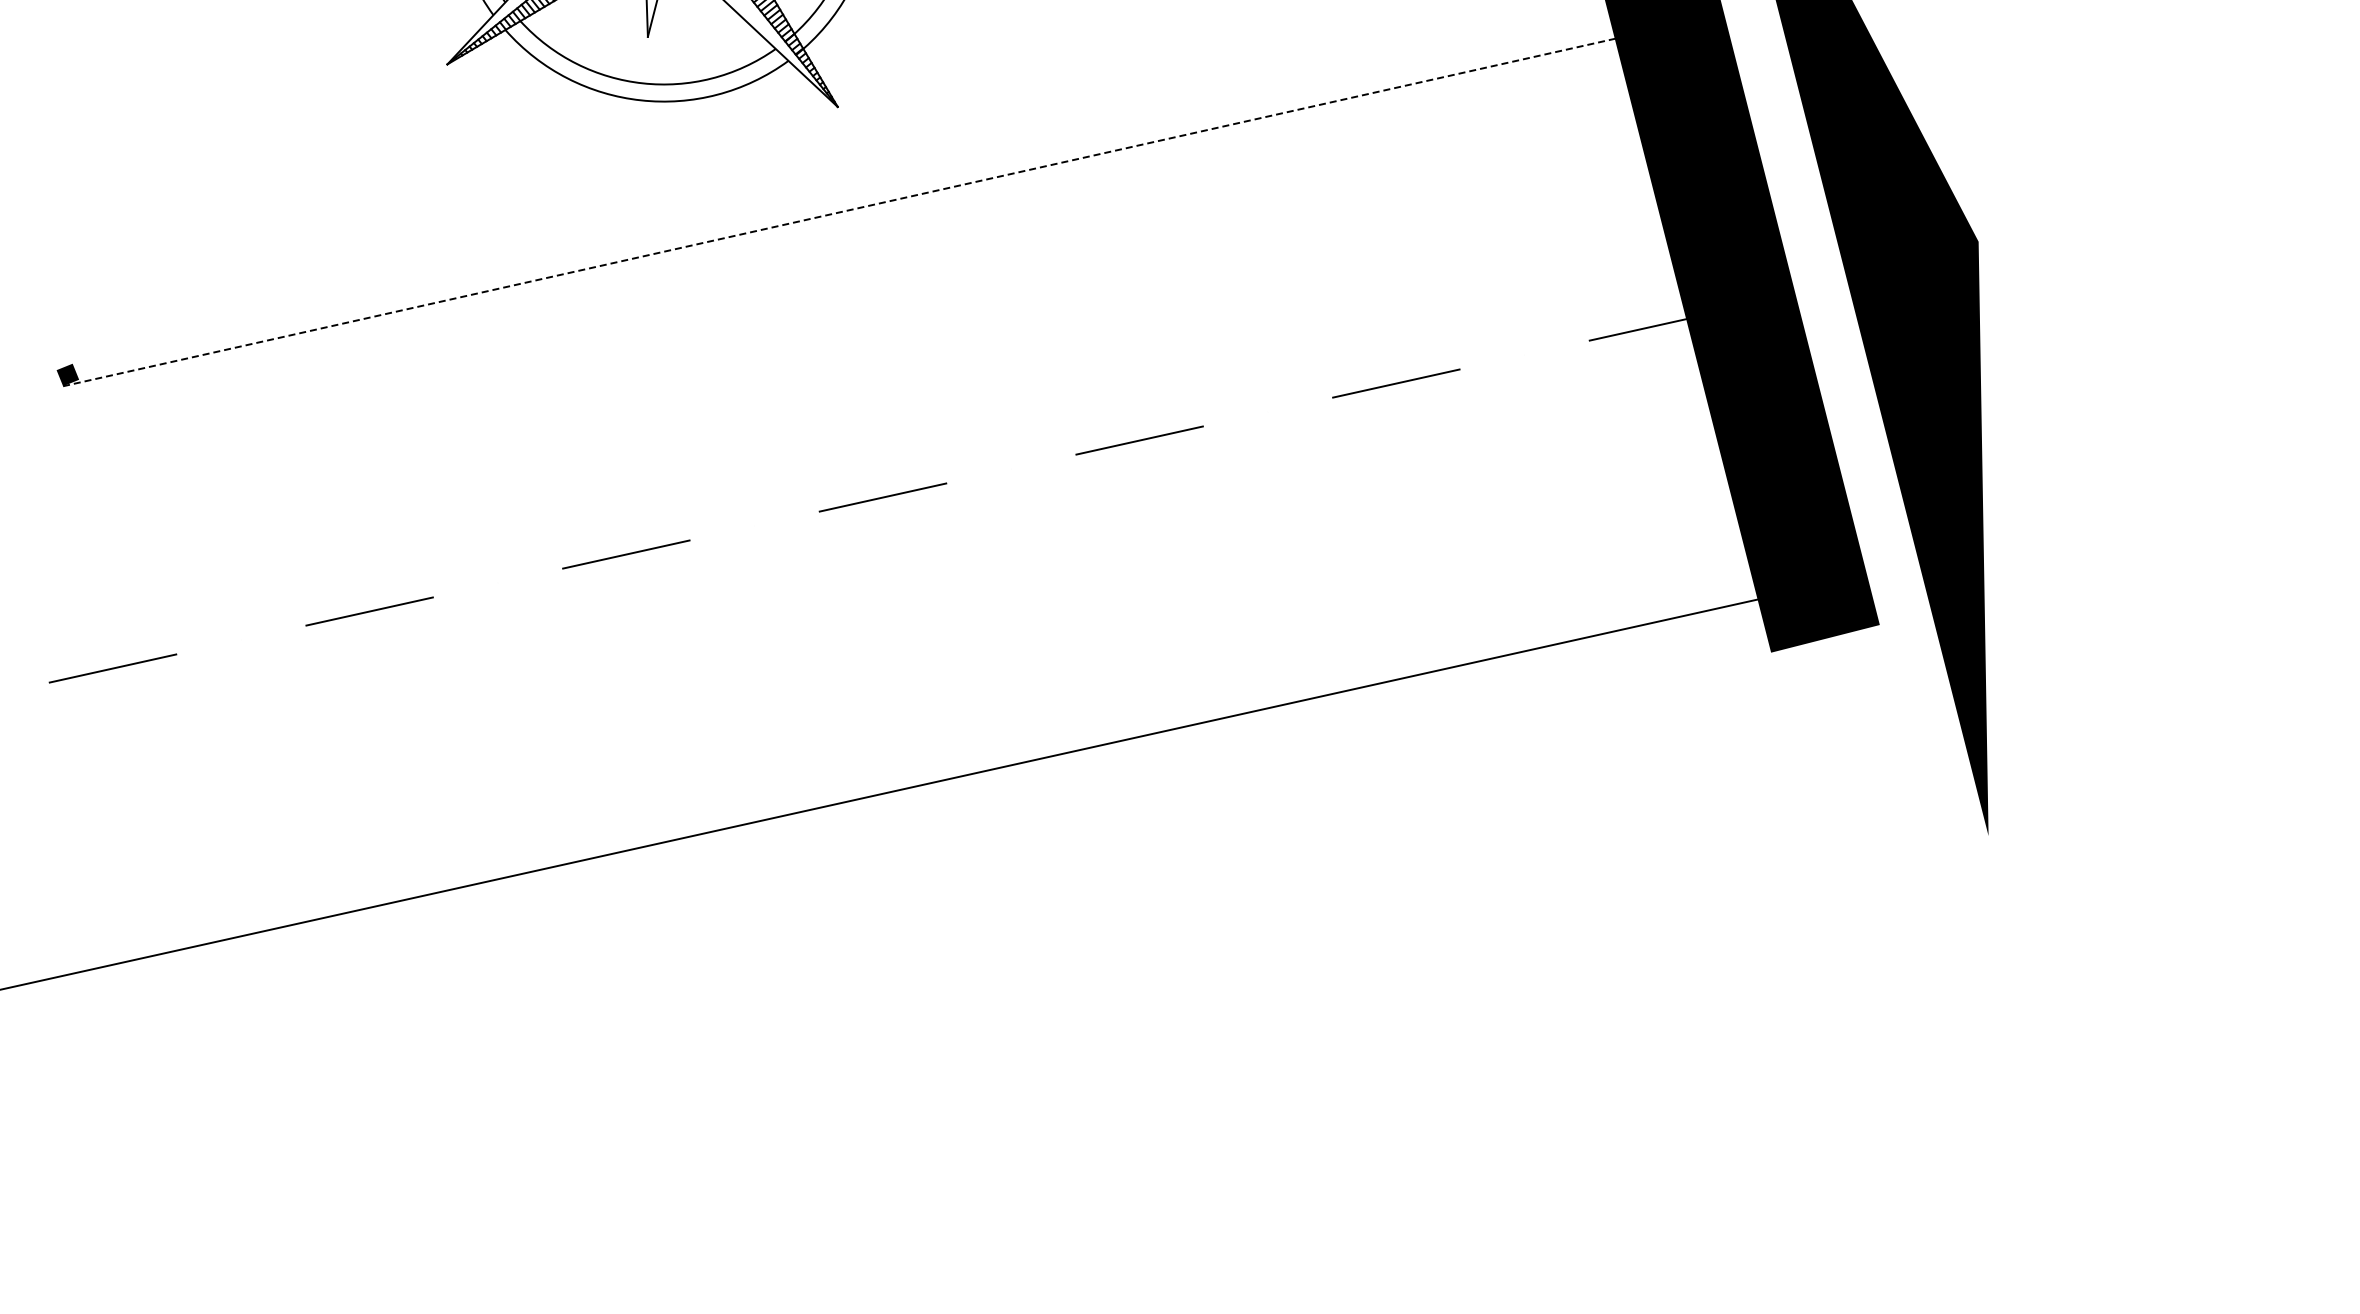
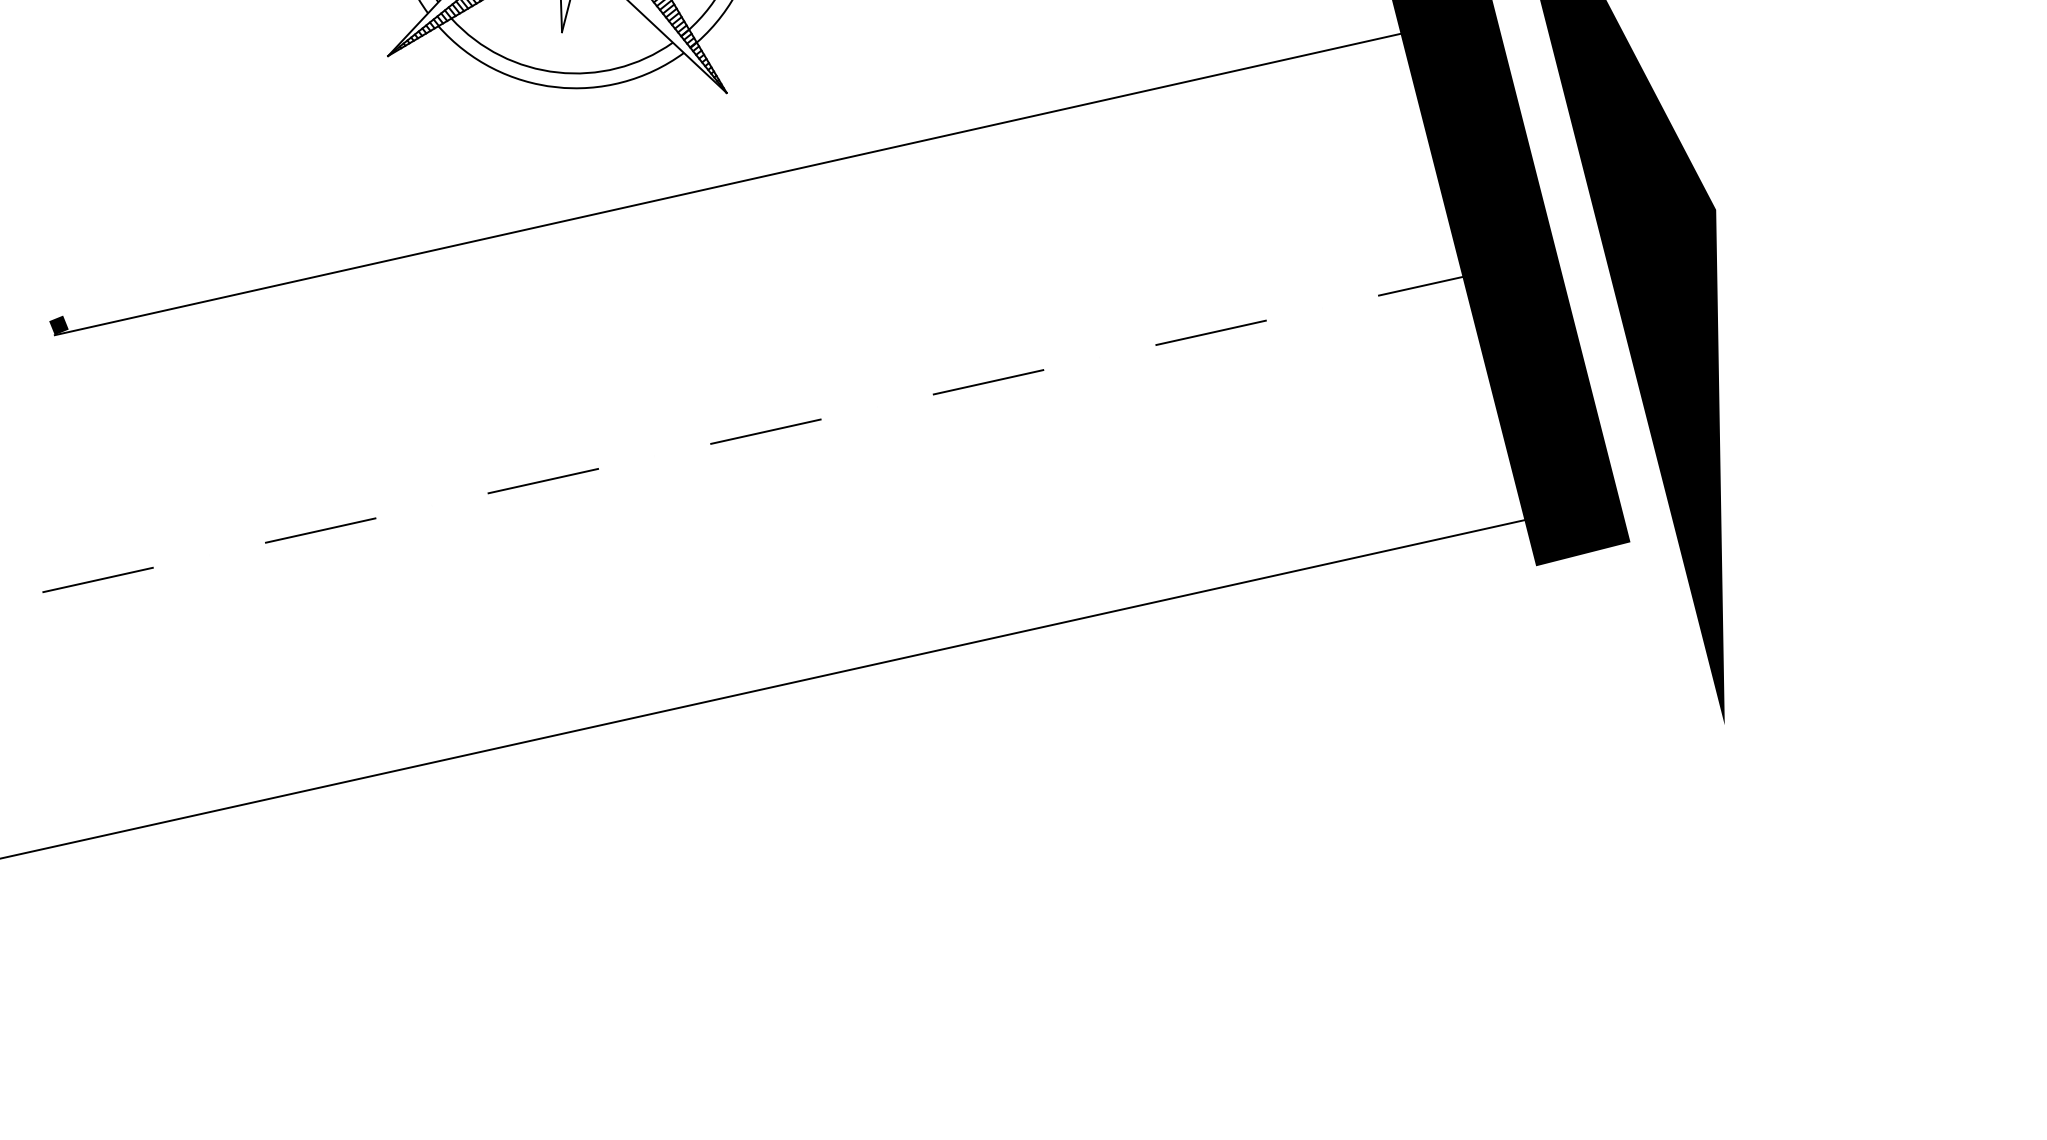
line: (850, 209) -> (737, 181), dashed -> solid

